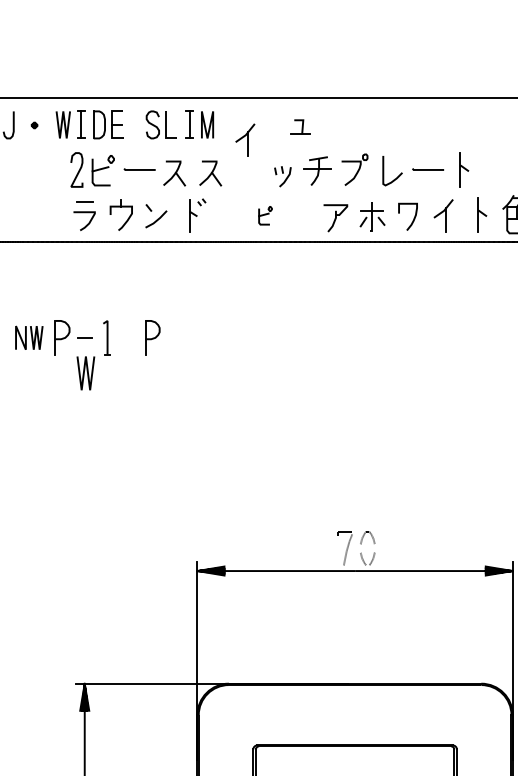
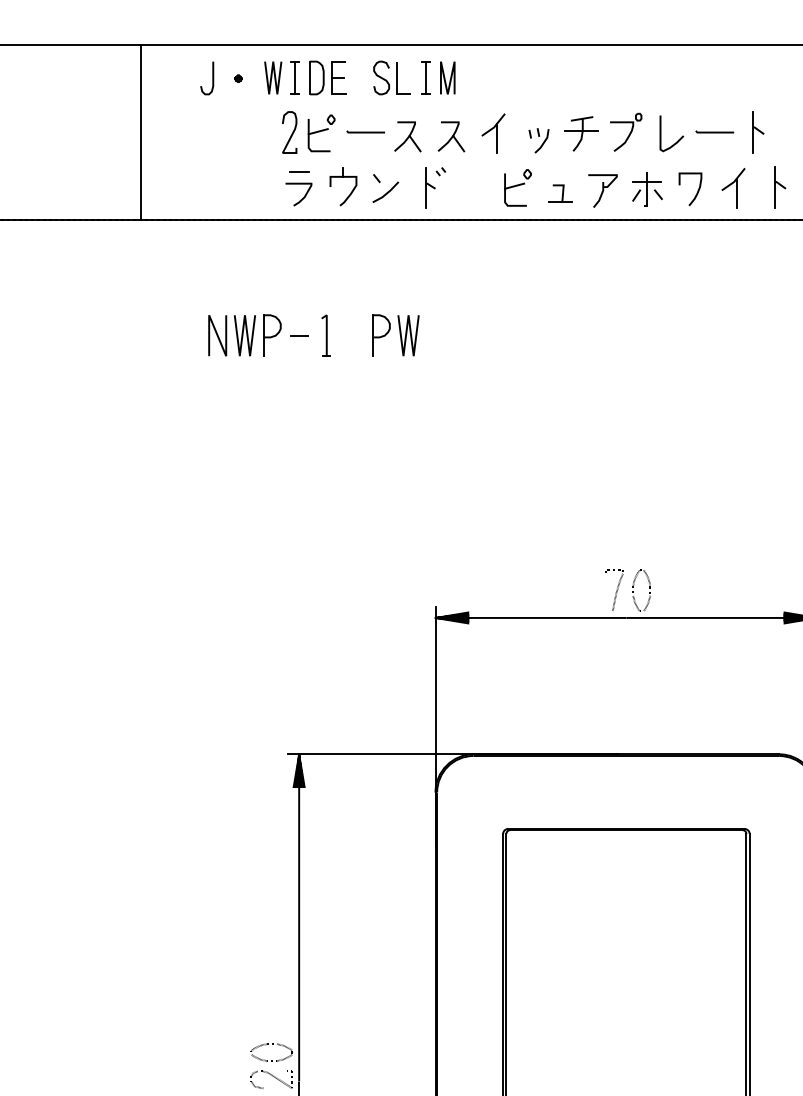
part: (300, 126) -> (560, 193), moved
part: (245, 140) -> (493, 133), moved
part: (265, 215) -> (517, 187), size x1.67
part: (28, 337) -> (231, 335), size x1.43
line: (85, 372) -> (407, 334), moved

